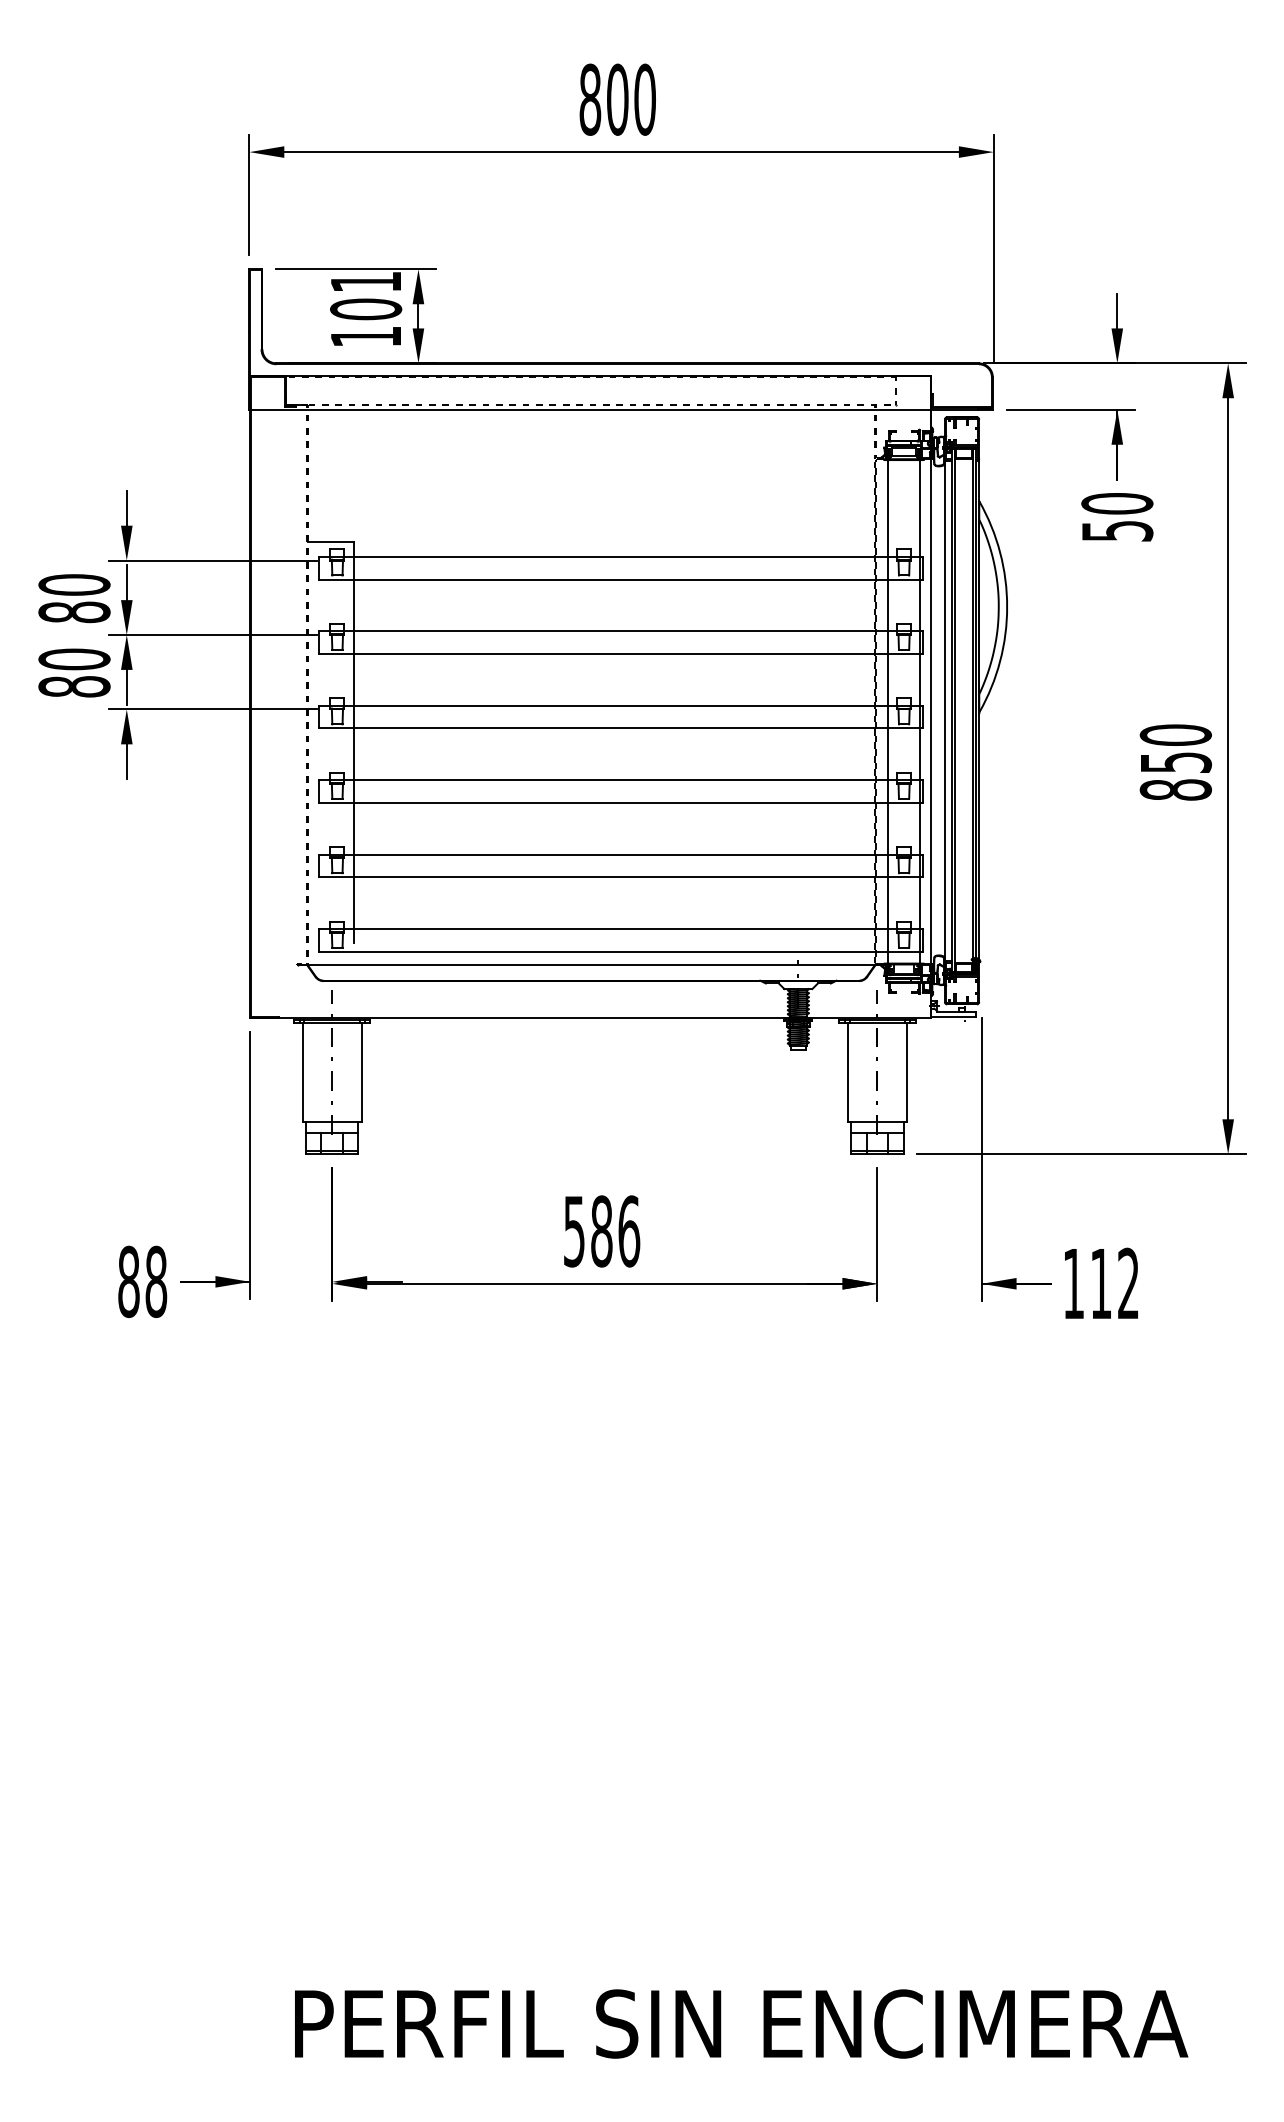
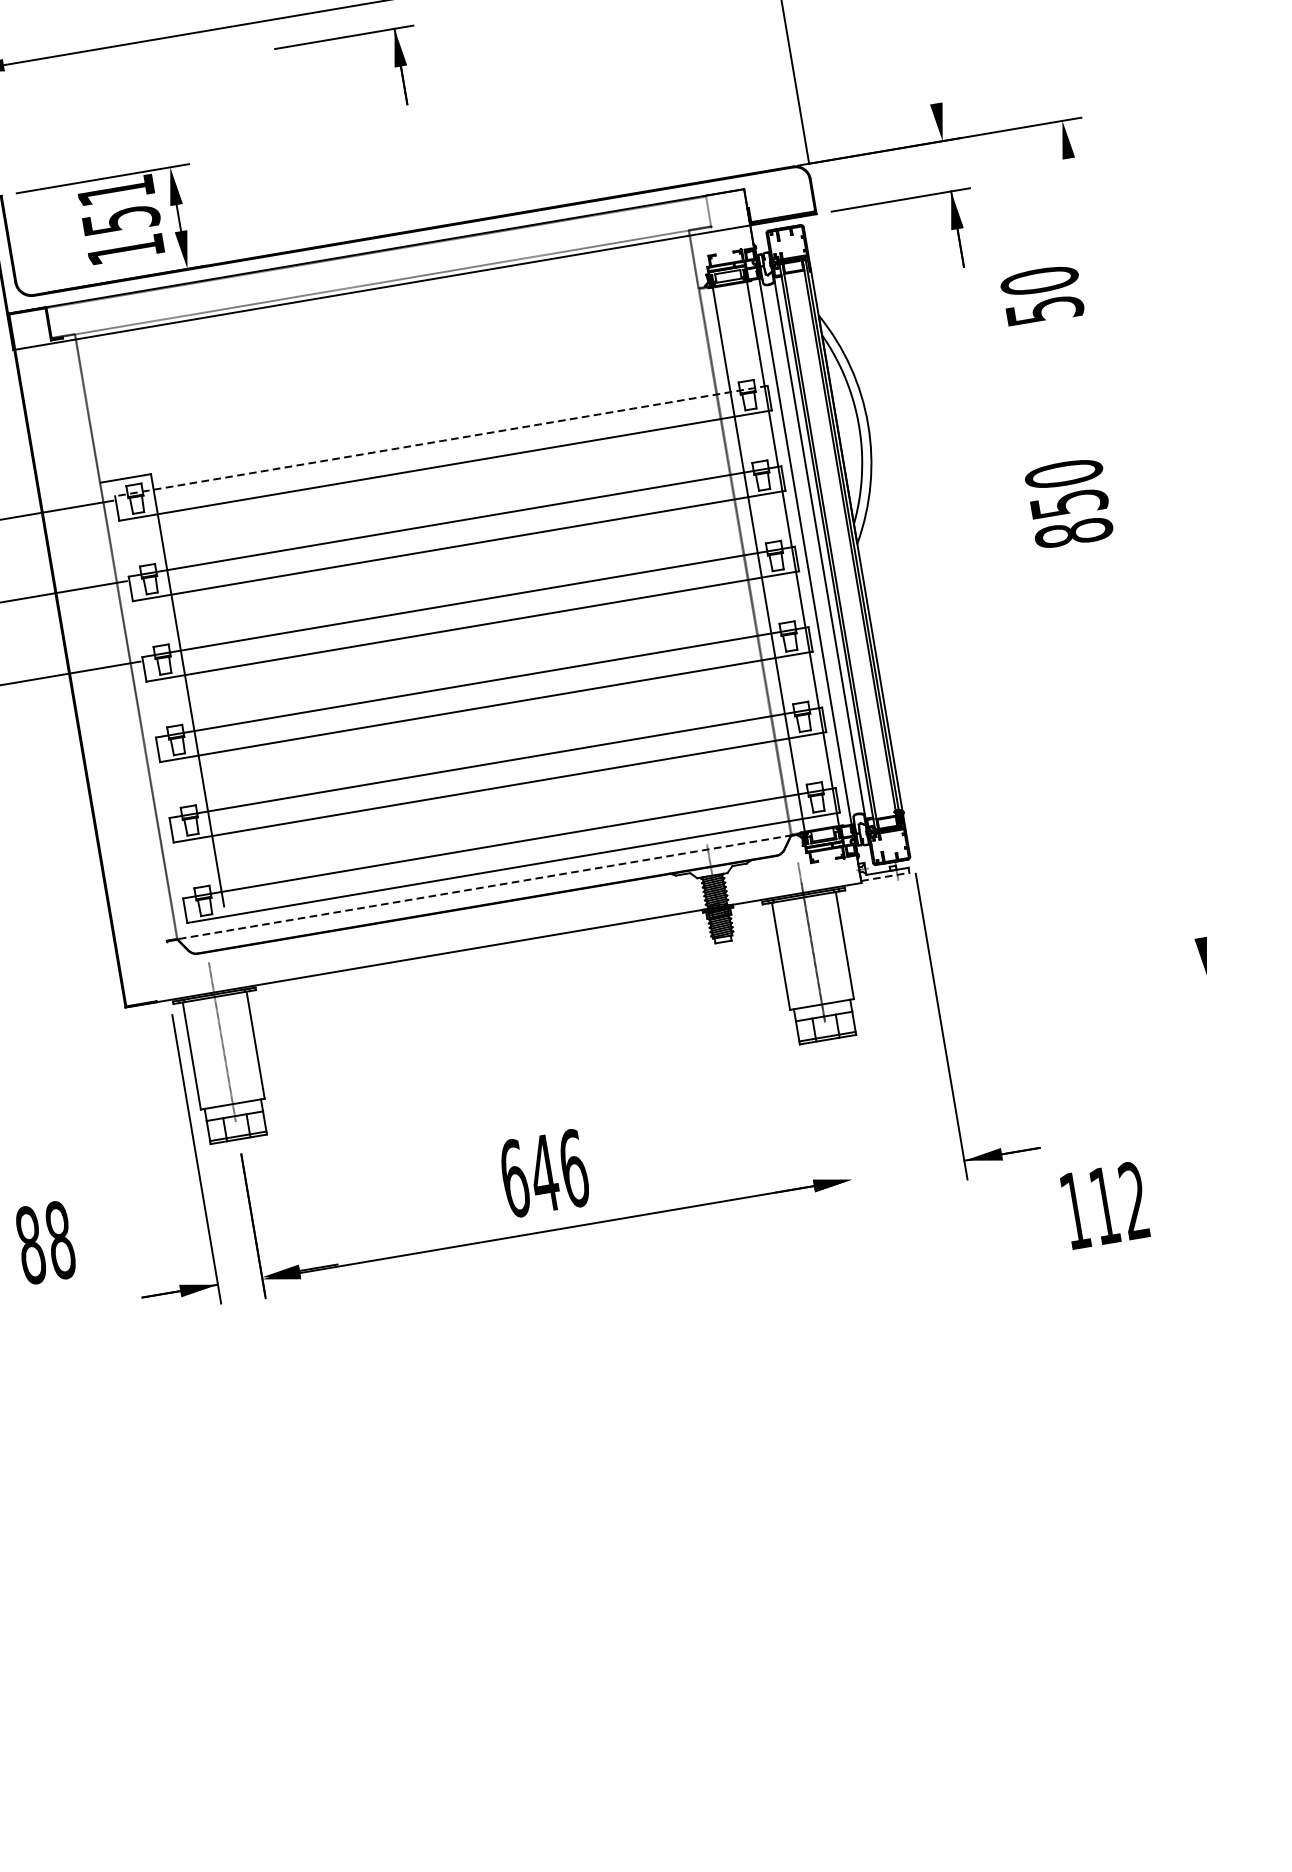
part: (594, 179) -> (344, 38), added
text: (366, 309) -> (121, 220), 101 -> 151
line: (1117, 310) -> (933, 84), removed
text: (1117, 517) -> (1042, 295), moved
line: (620, 556) -> (441, 440), solid -> dashed
line: (1228, 758) -> (1135, 547), removed
text: (1175, 762) -> (1068, 503), moved
line: (591, 964) -> (484, 886), solid -> dashed
line: (954, 1016) -> (886, 876), solid -> dashed
line: (1081, 1154) -> (1048, 1002), removed
part: (249, 1165) -> (195, 1159), moved
text: (588, 1231) -> (529, 1176), 586 -> 646
line: (877, 1234) -> (842, 1126), removed
text: (142, 1281) -> (45, 1242), moved
text: (1101, 1282) -> (1104, 1204), moved

